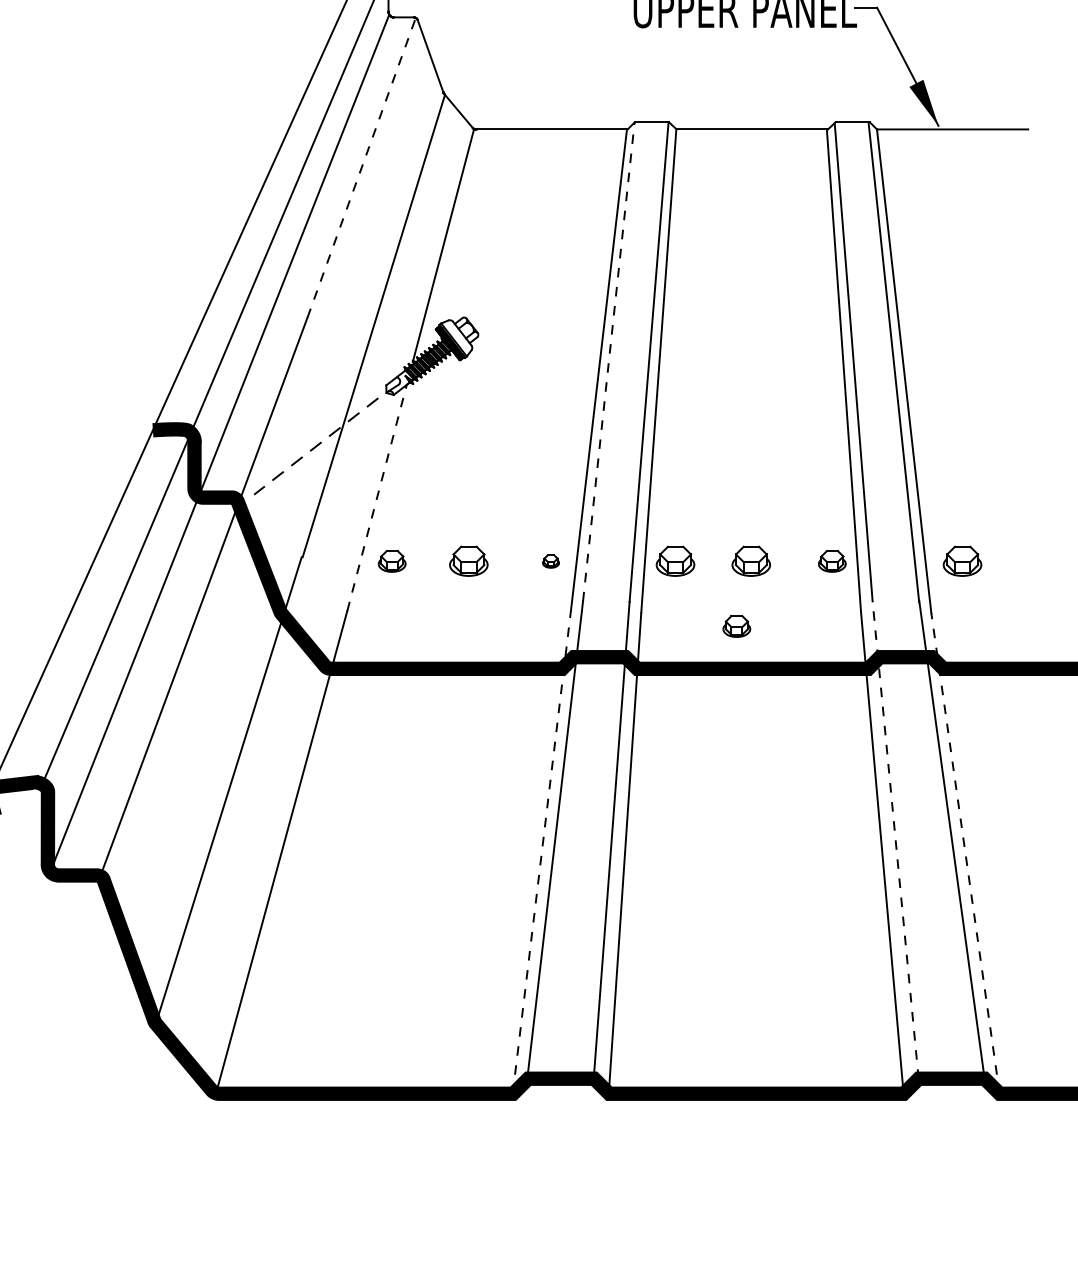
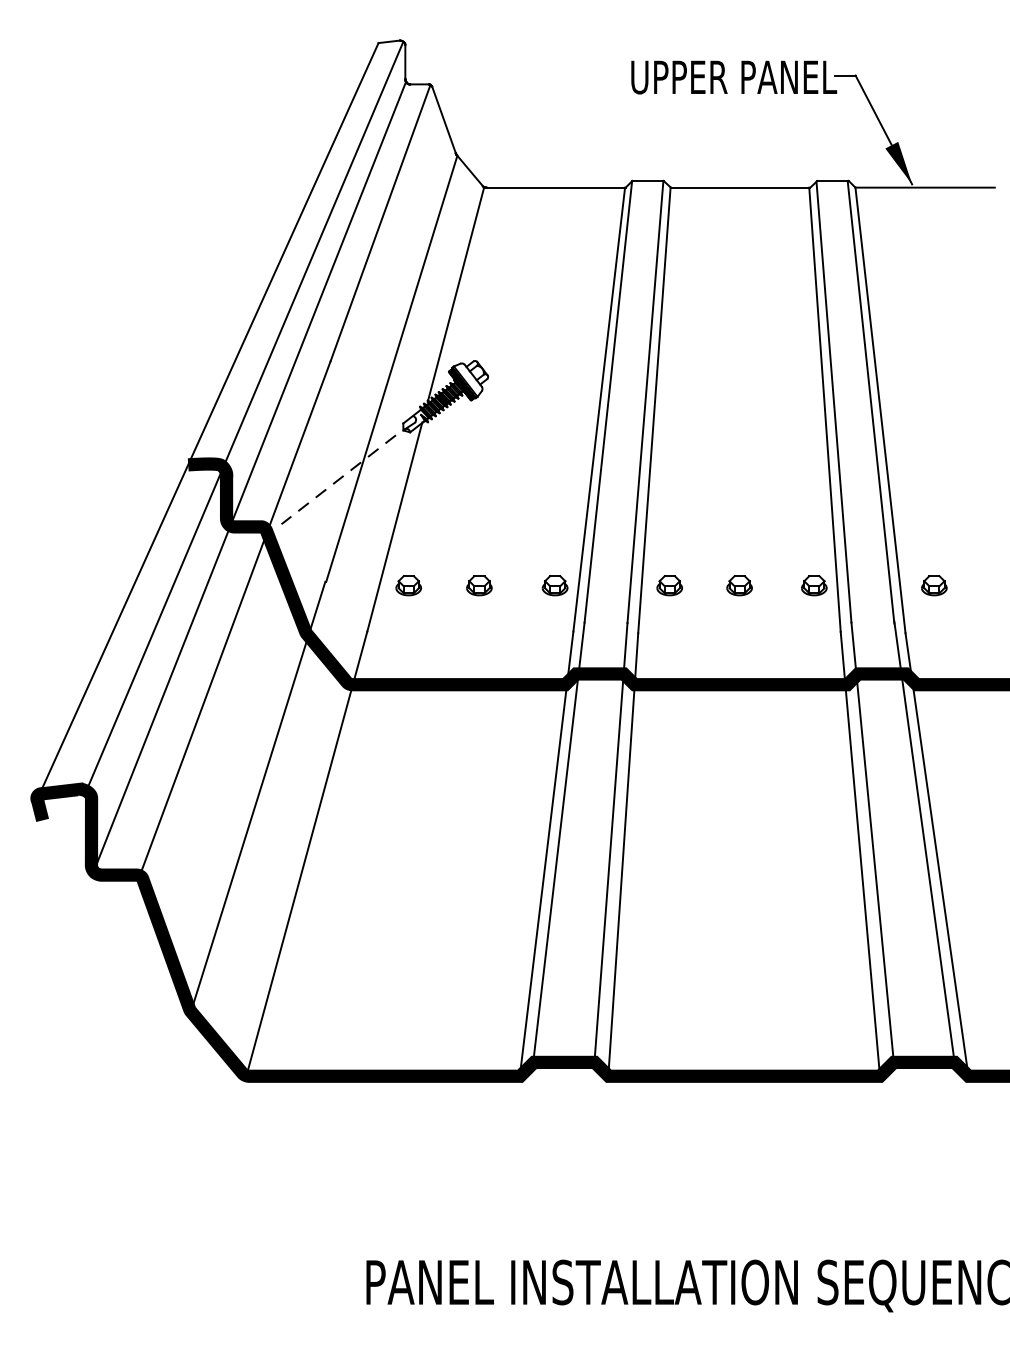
line: (361, 168) -> (380, 223), dashed -> solid
line: (608, 361) -> (608, 401), dashed -> solid
line: (376, 497) -> (394, 526), dashed -> solid
part: (468, 561) -> (479, 585), size x0.71
part: (550, 561) -> (554, 585), size x1.67
part: (675, 561) -> (669, 585), size x0.71
part: (751, 561) -> (739, 585), size x0.71
part: (962, 561) -> (934, 585), size x0.71
part: (737, 626) -> (726, 645), removed
line: (895, 840) -> (872, 842), dashed -> solid
line: (541, 852) -> (546, 853), dashed -> solid
line: (966, 853) -> (937, 854), dashed -> solid

